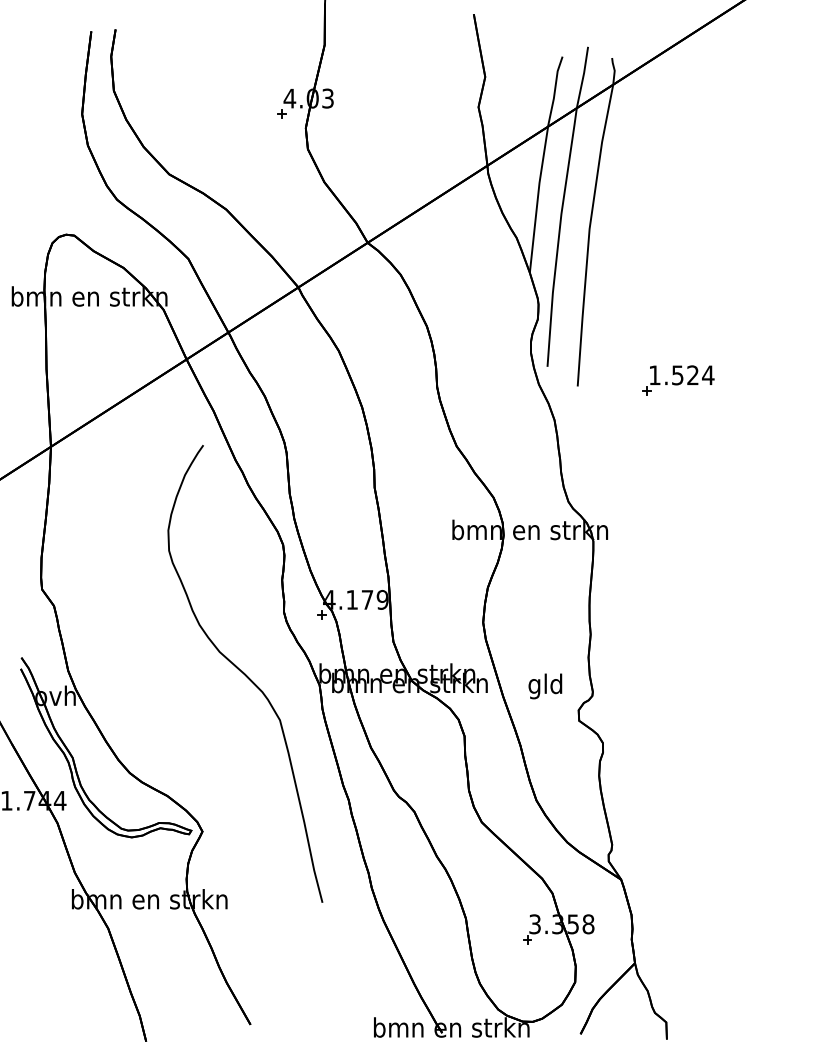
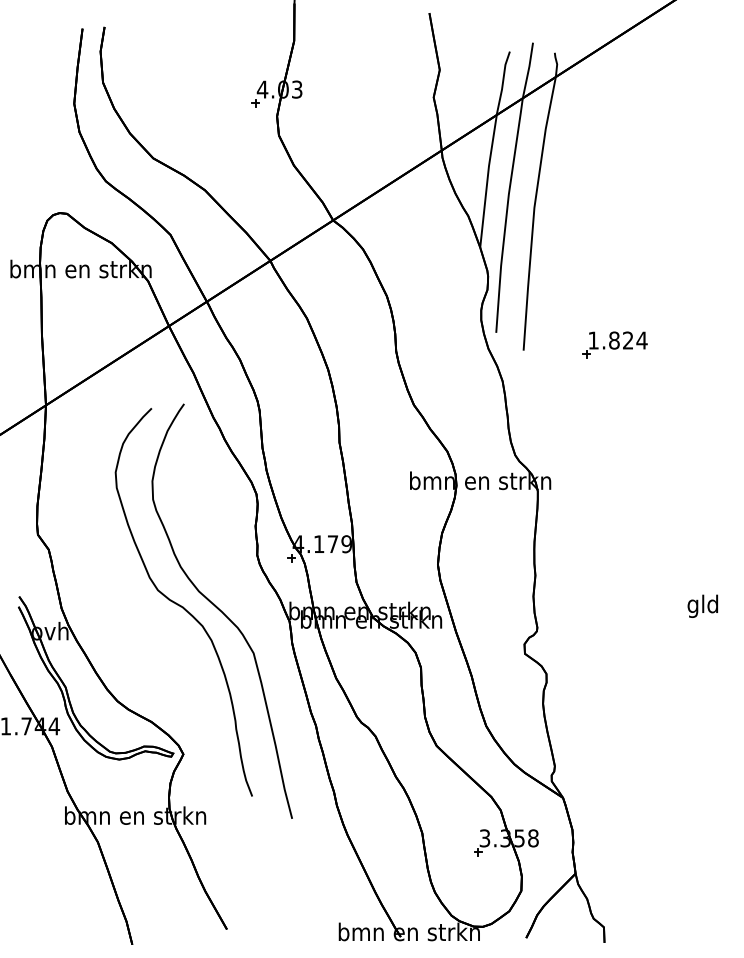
text: (677, 375) -> (614, 340), 1.524 -> 1.824
curve: (200, 667) -> (181, 605), added
text: (545, 686) -> (702, 606), moved

